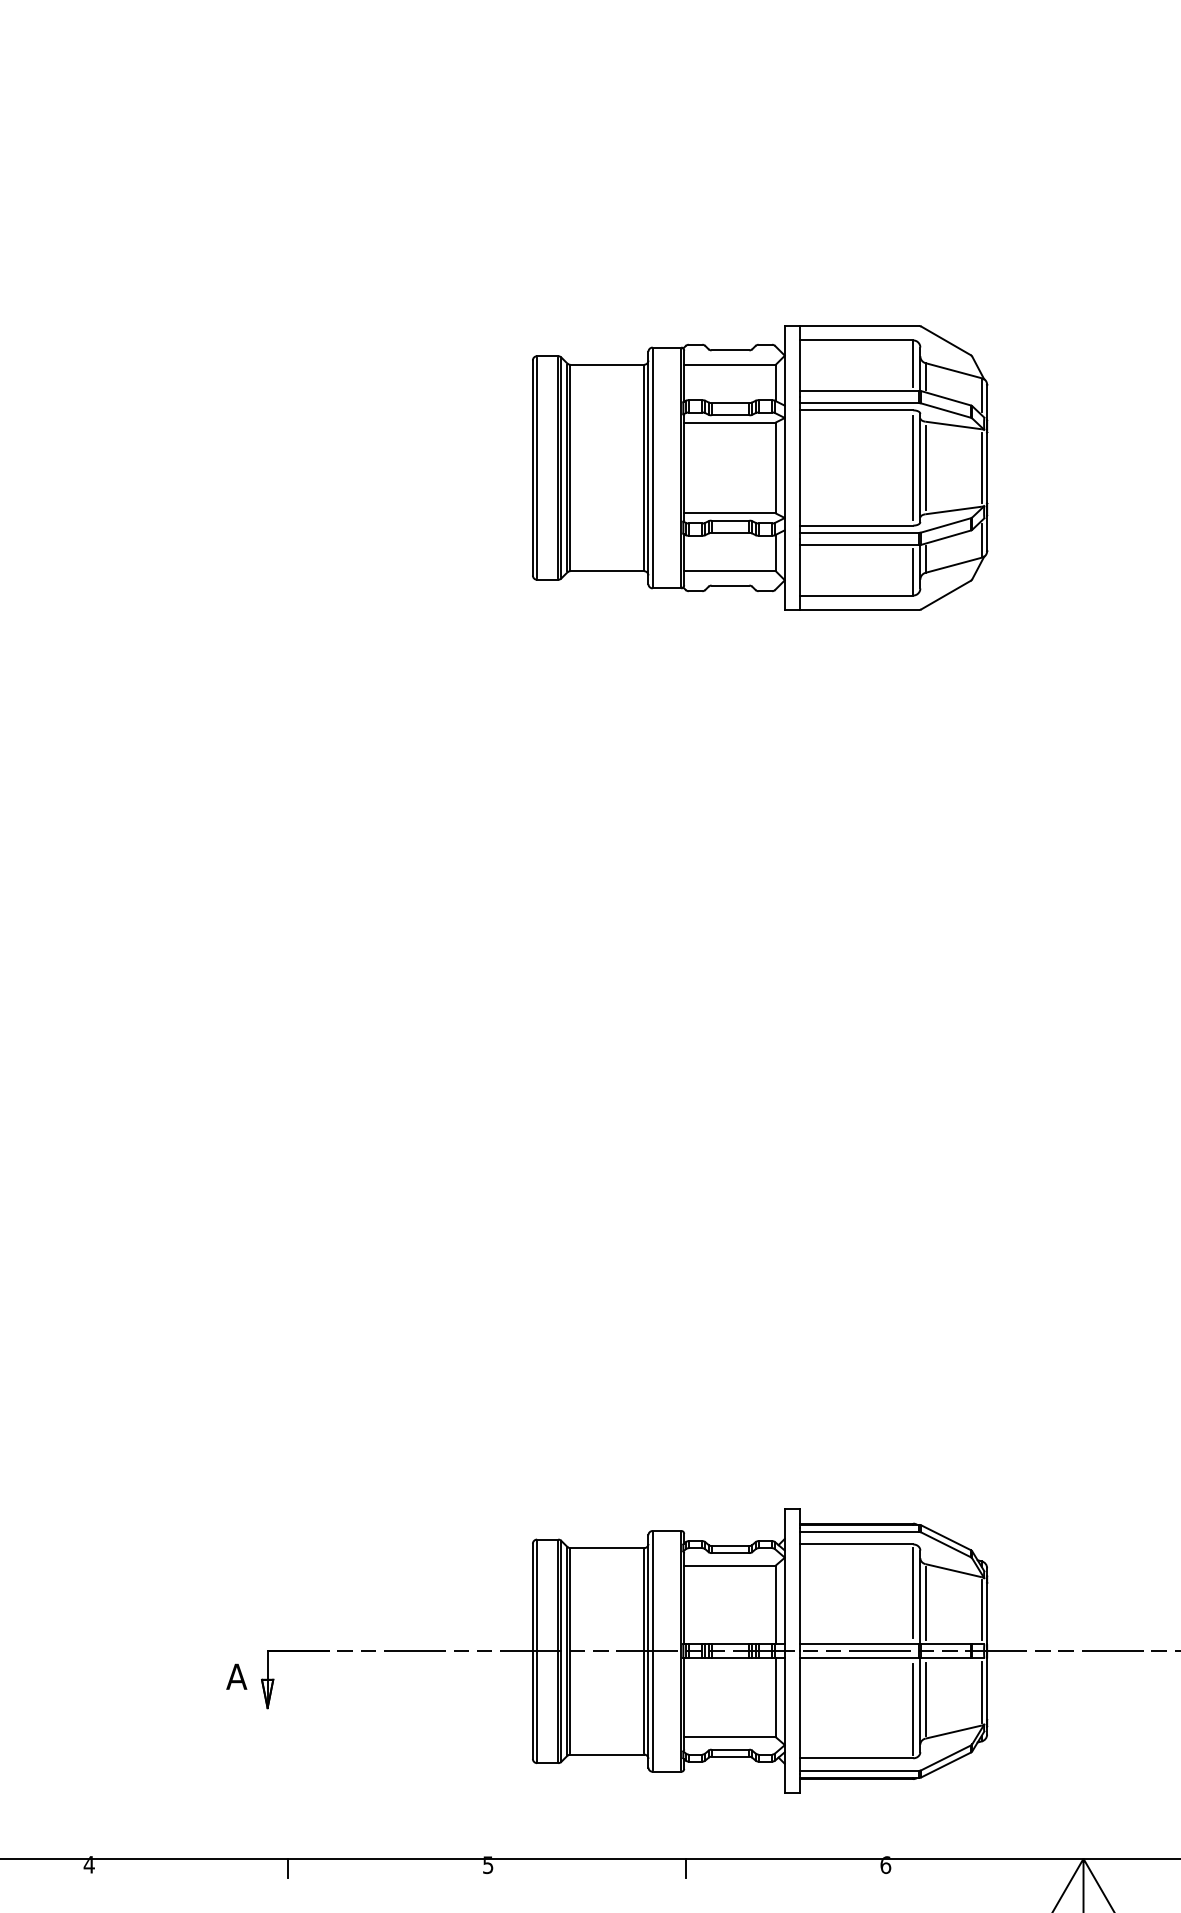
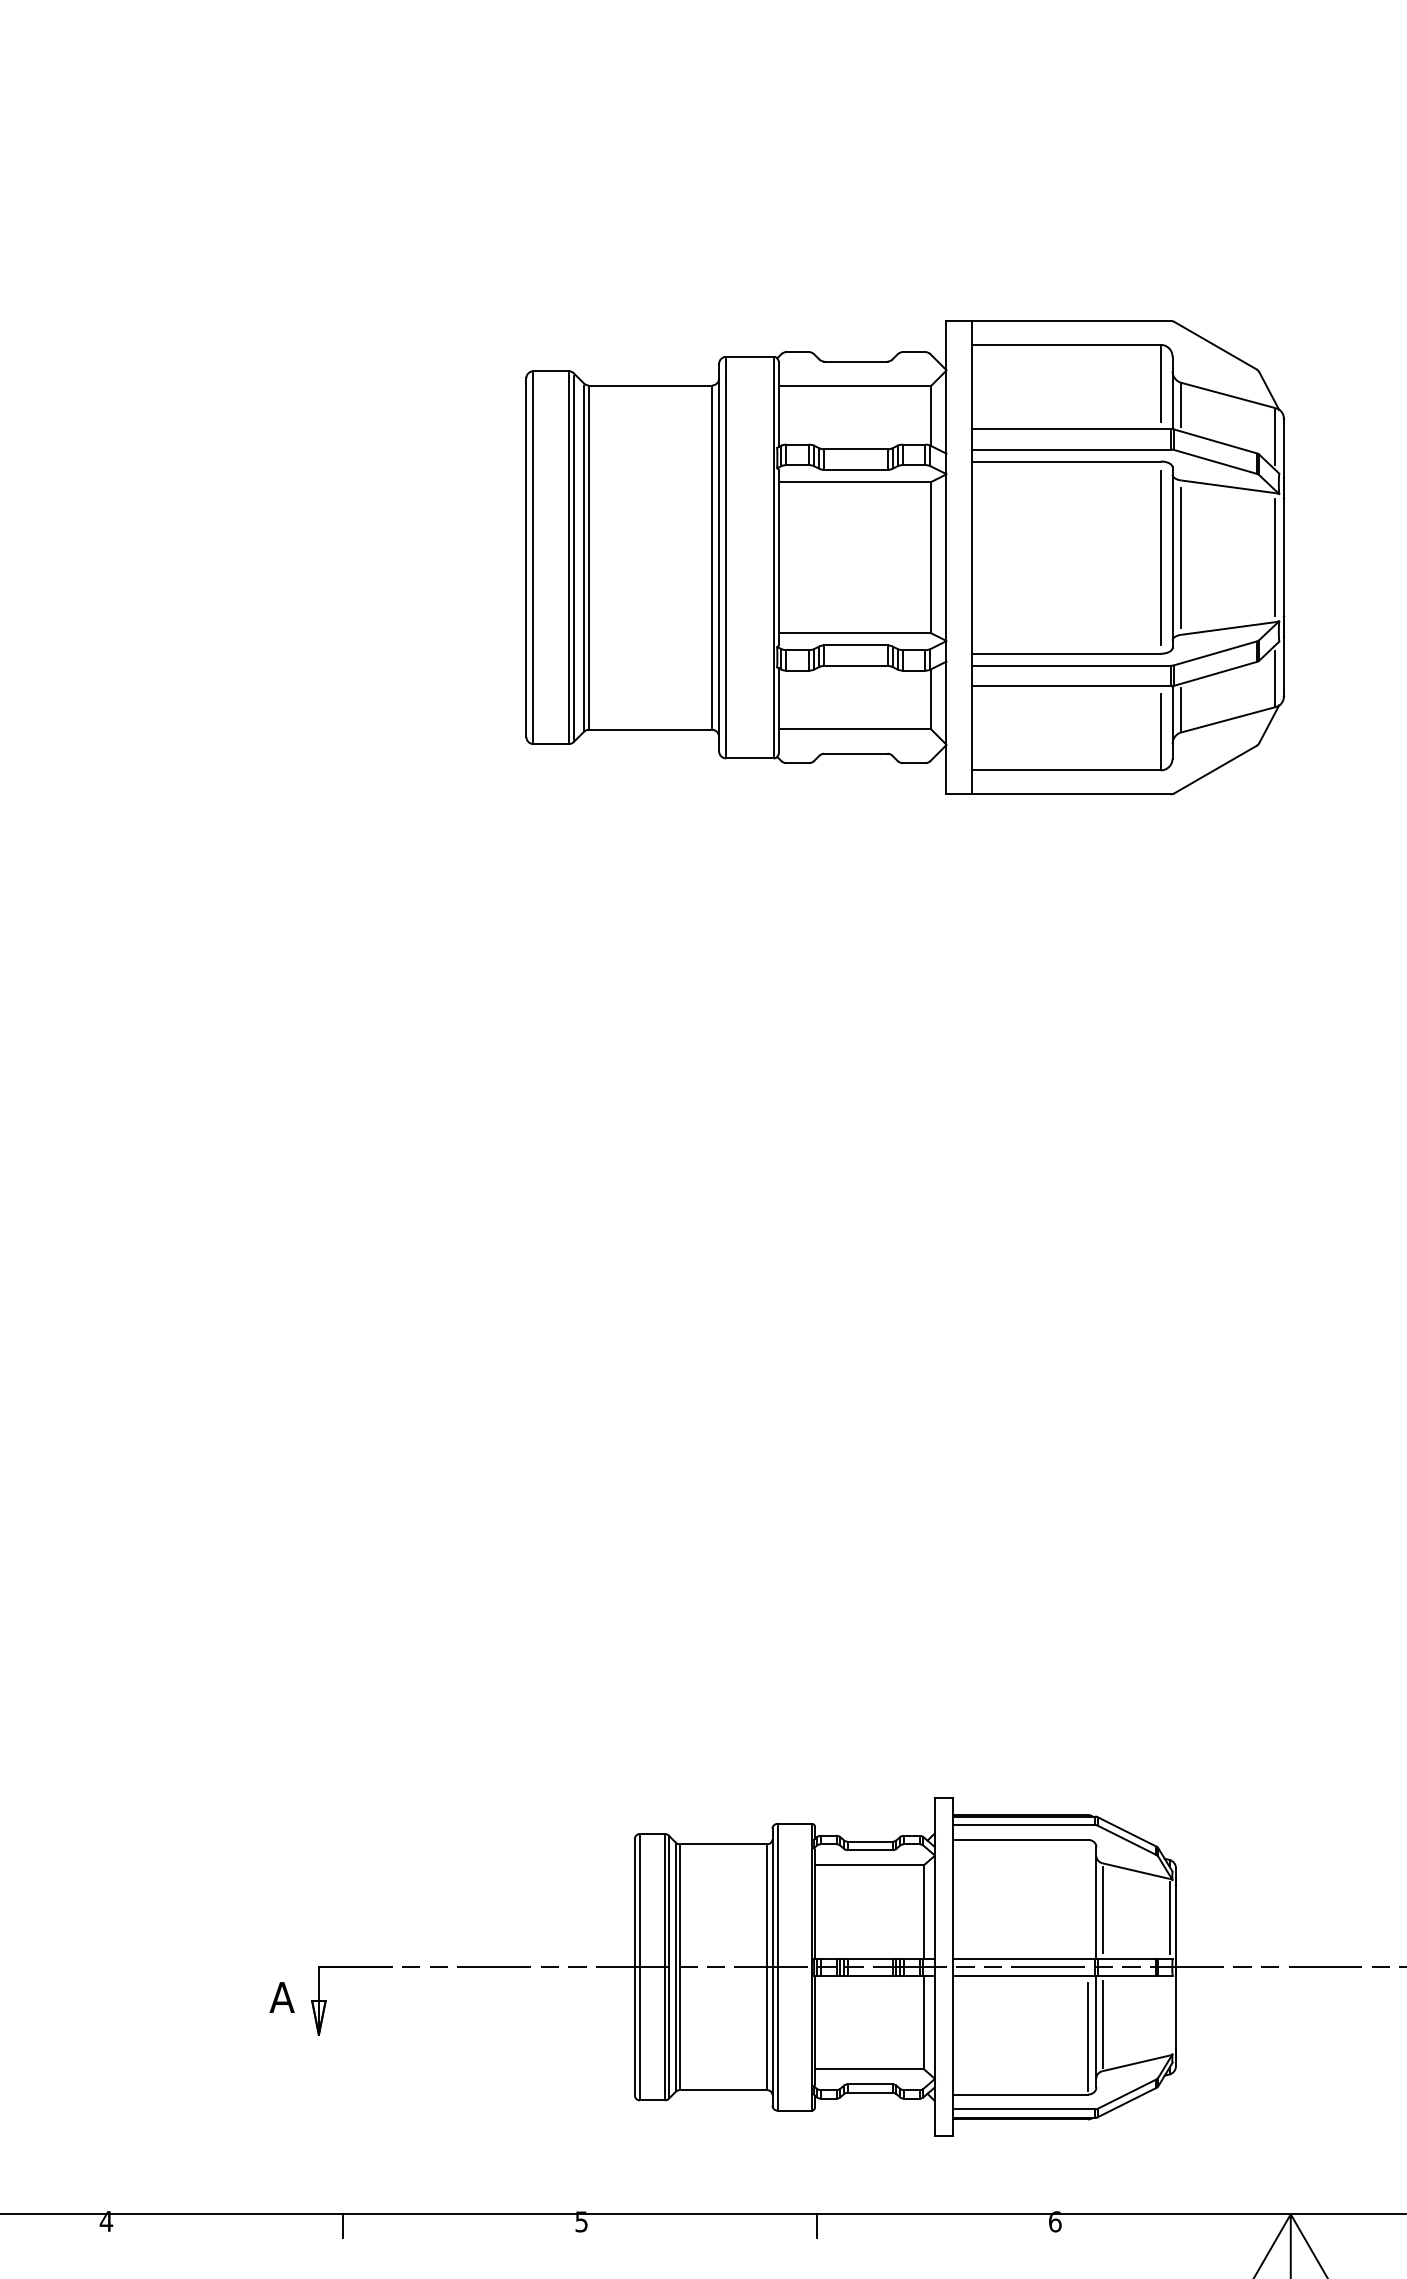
part: (760, 467) -> (905, 557), size x1.4
line: (912, 1592) -> (1087, 1897), removed
line: (981, 1692) -> (1169, 2016), removed

